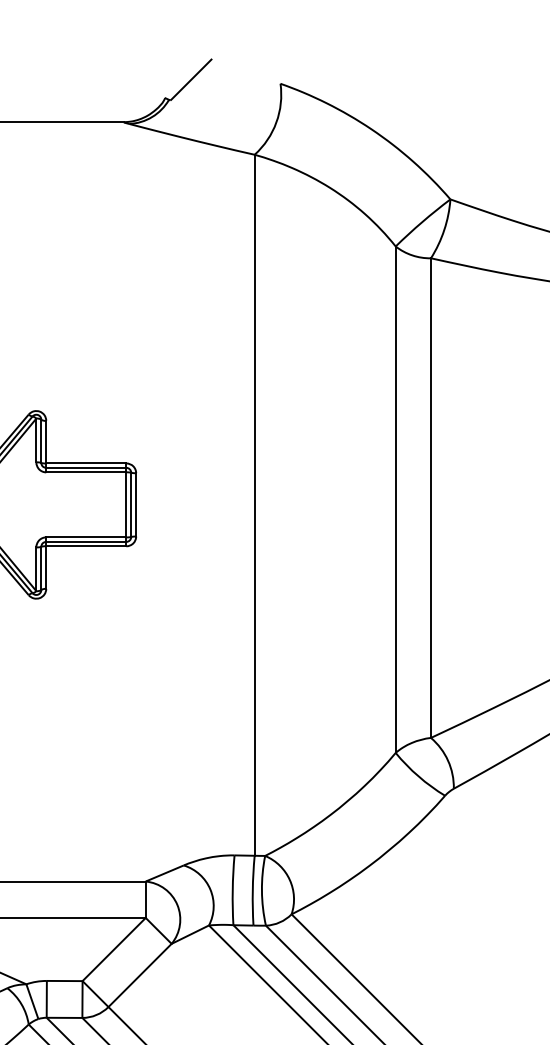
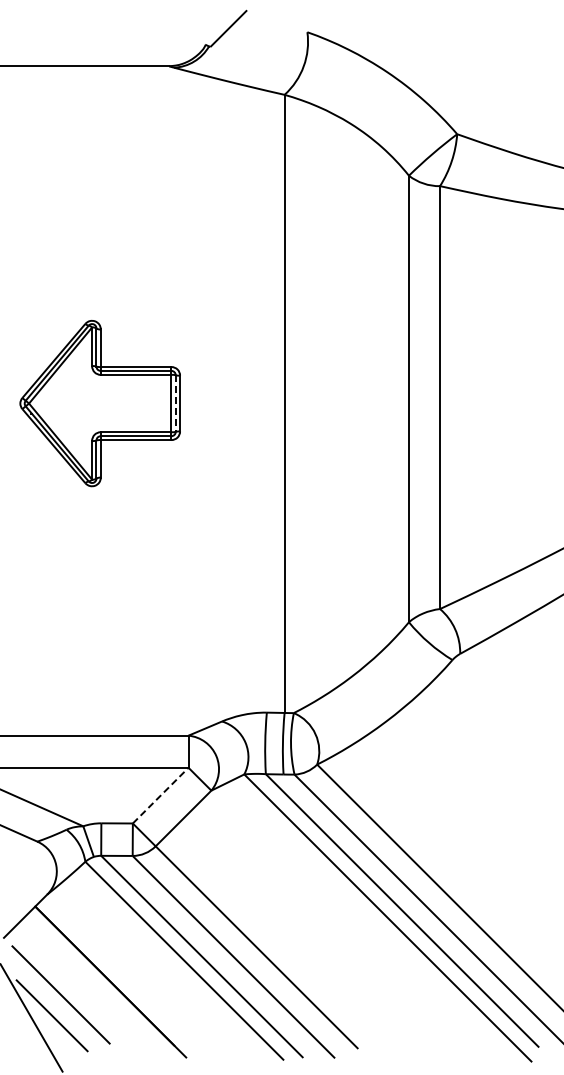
line: (130, 505) -> (175, 404), solid -> dashed
line: (115, 949) -> (161, 795), solid -> dashed

